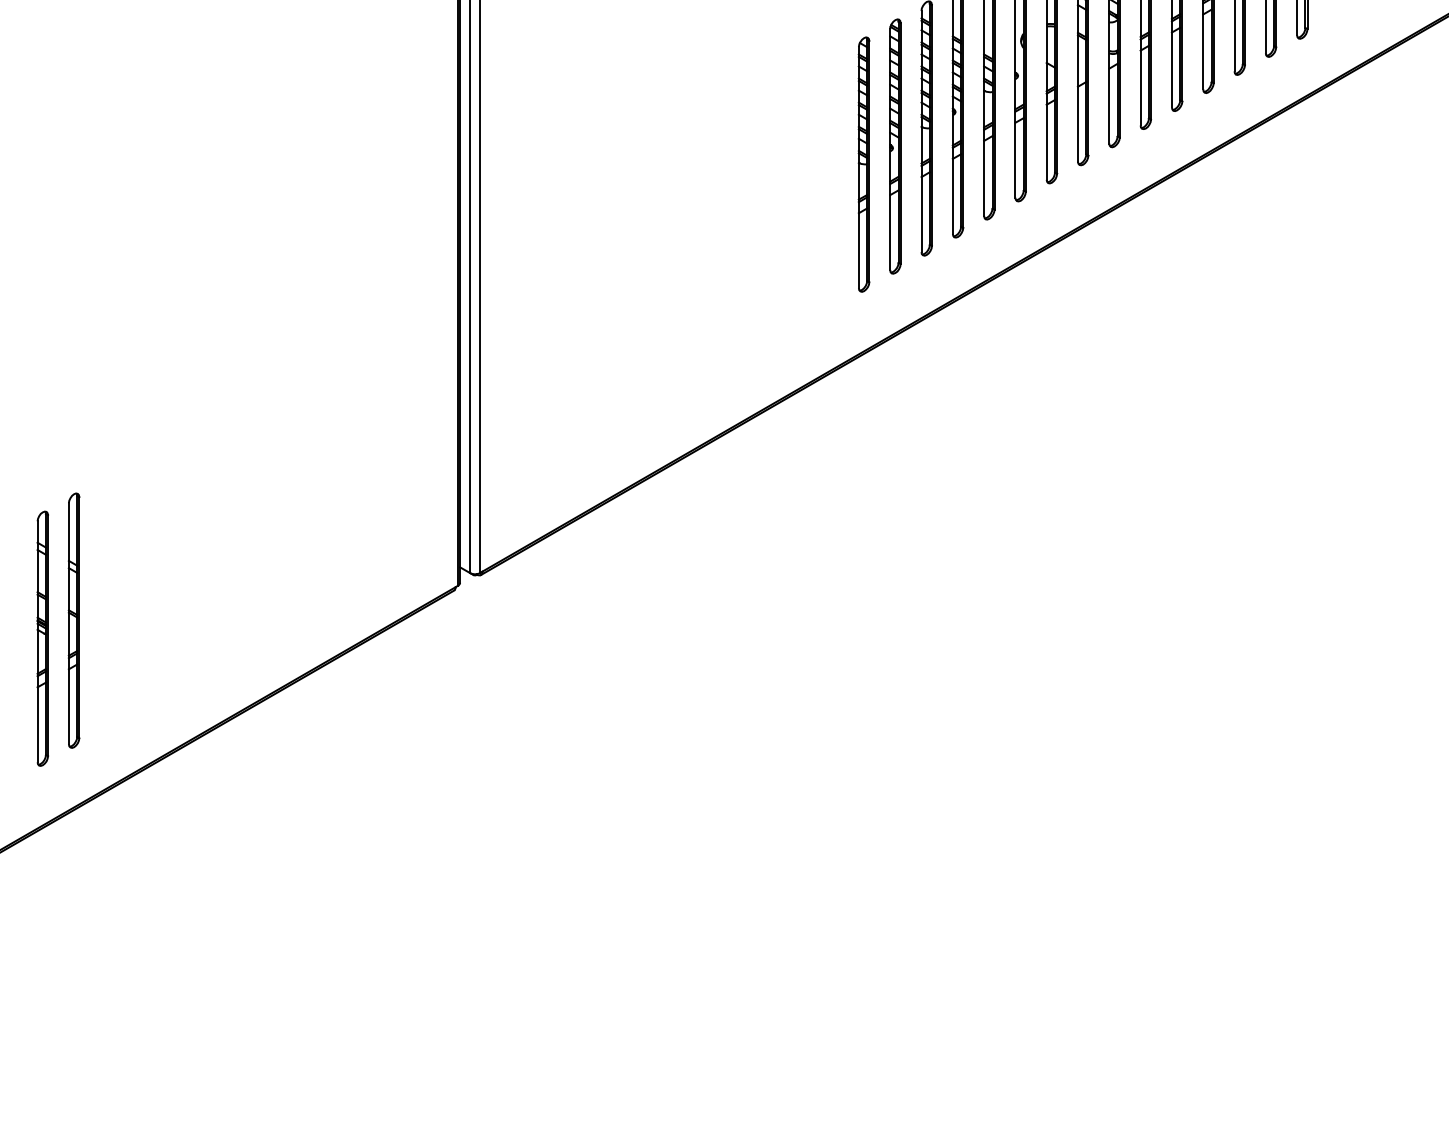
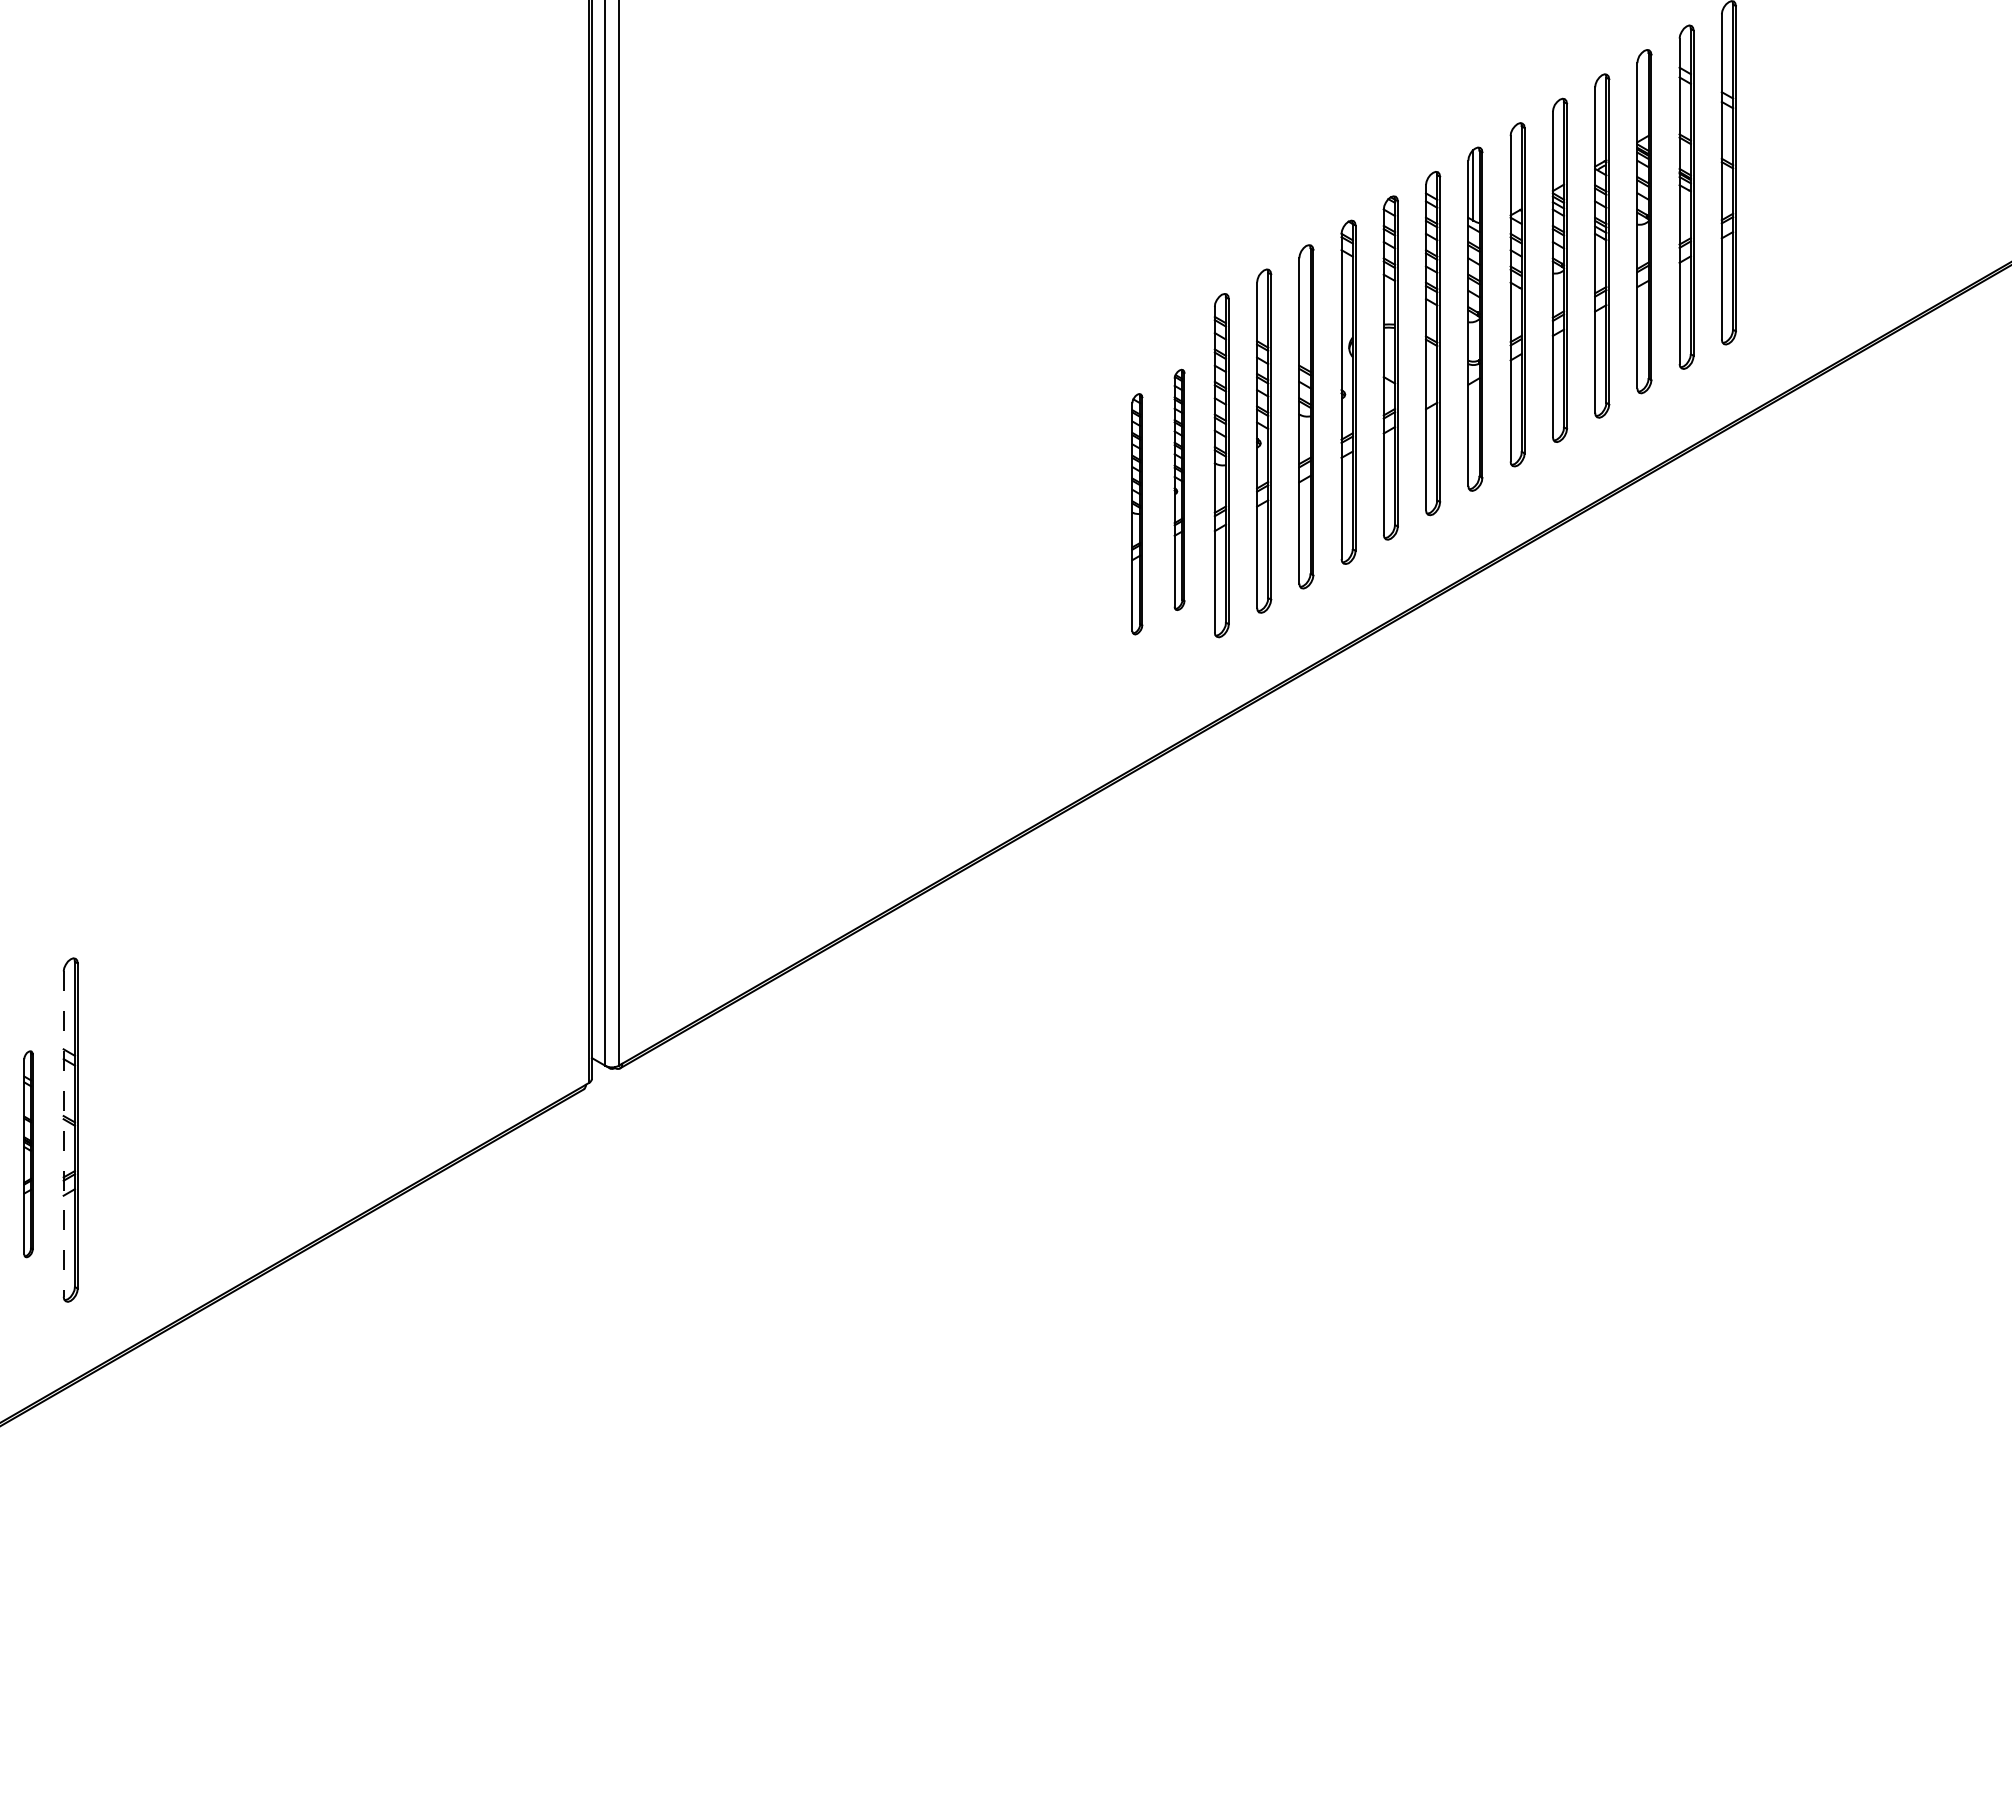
part: (895, 146) -> (1179, 489), size x0.7
part: (864, 164) -> (1137, 513), size x0.7
line: (68, 623) -> (63, 1134), solid -> dashed
part: (42, 638) -> (28, 1153), size x0.6

